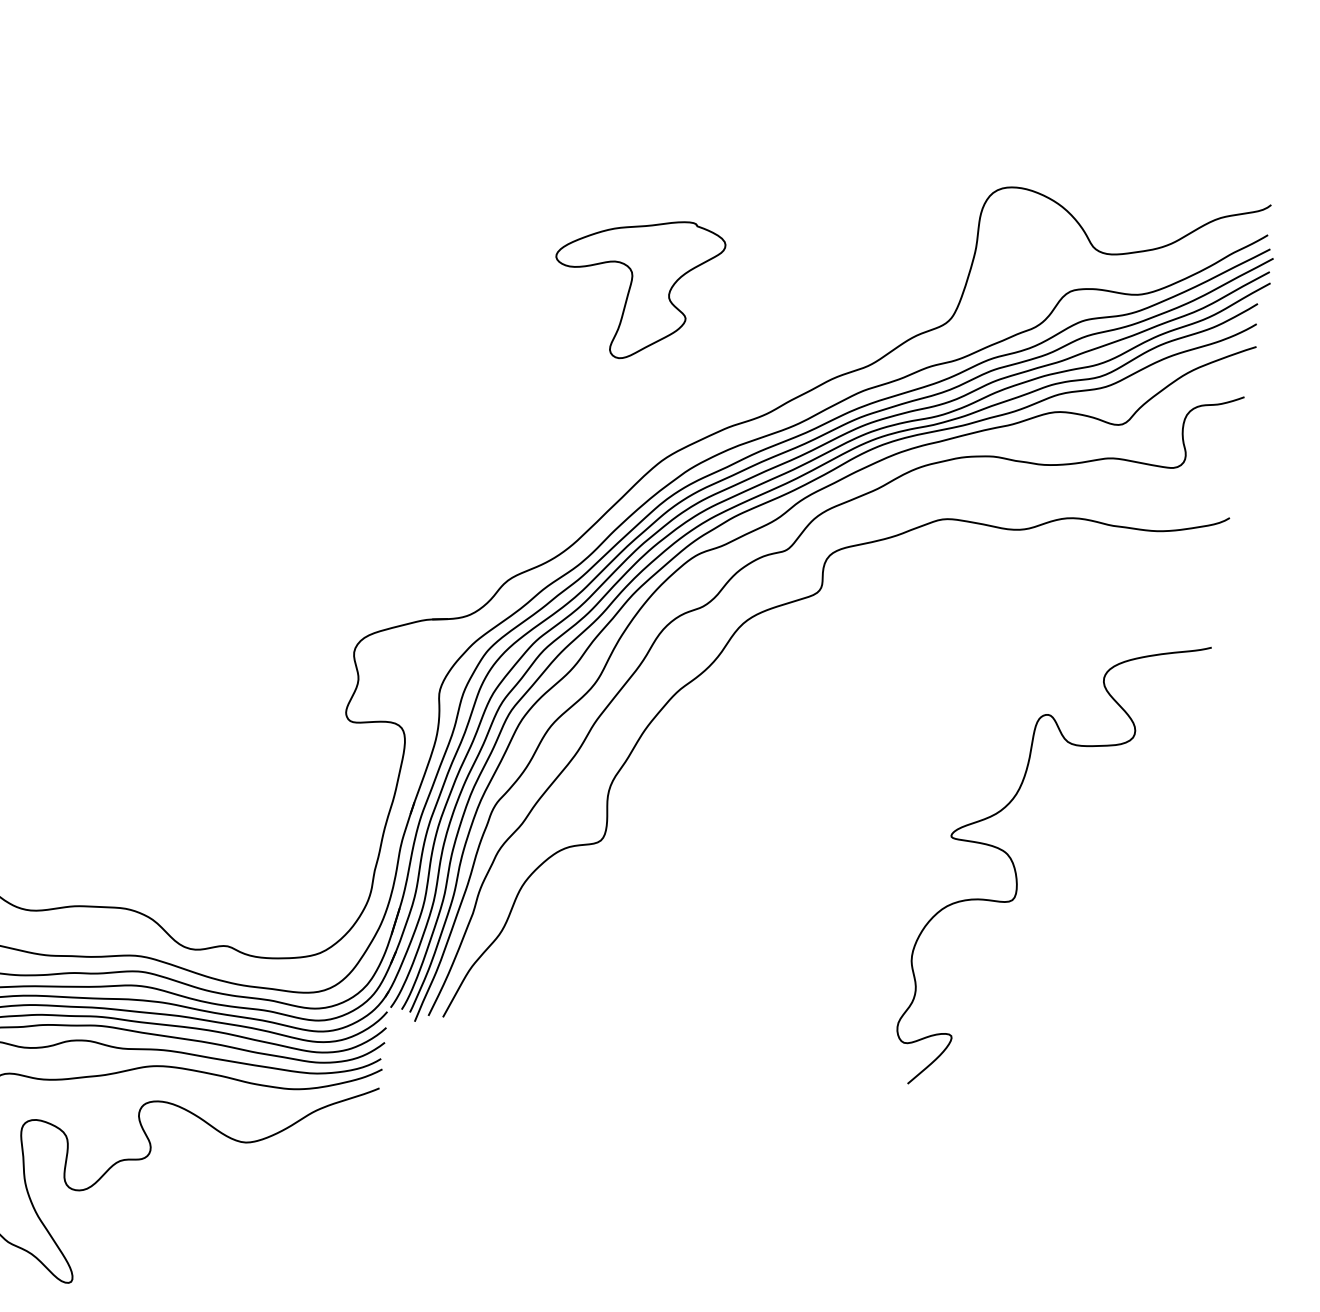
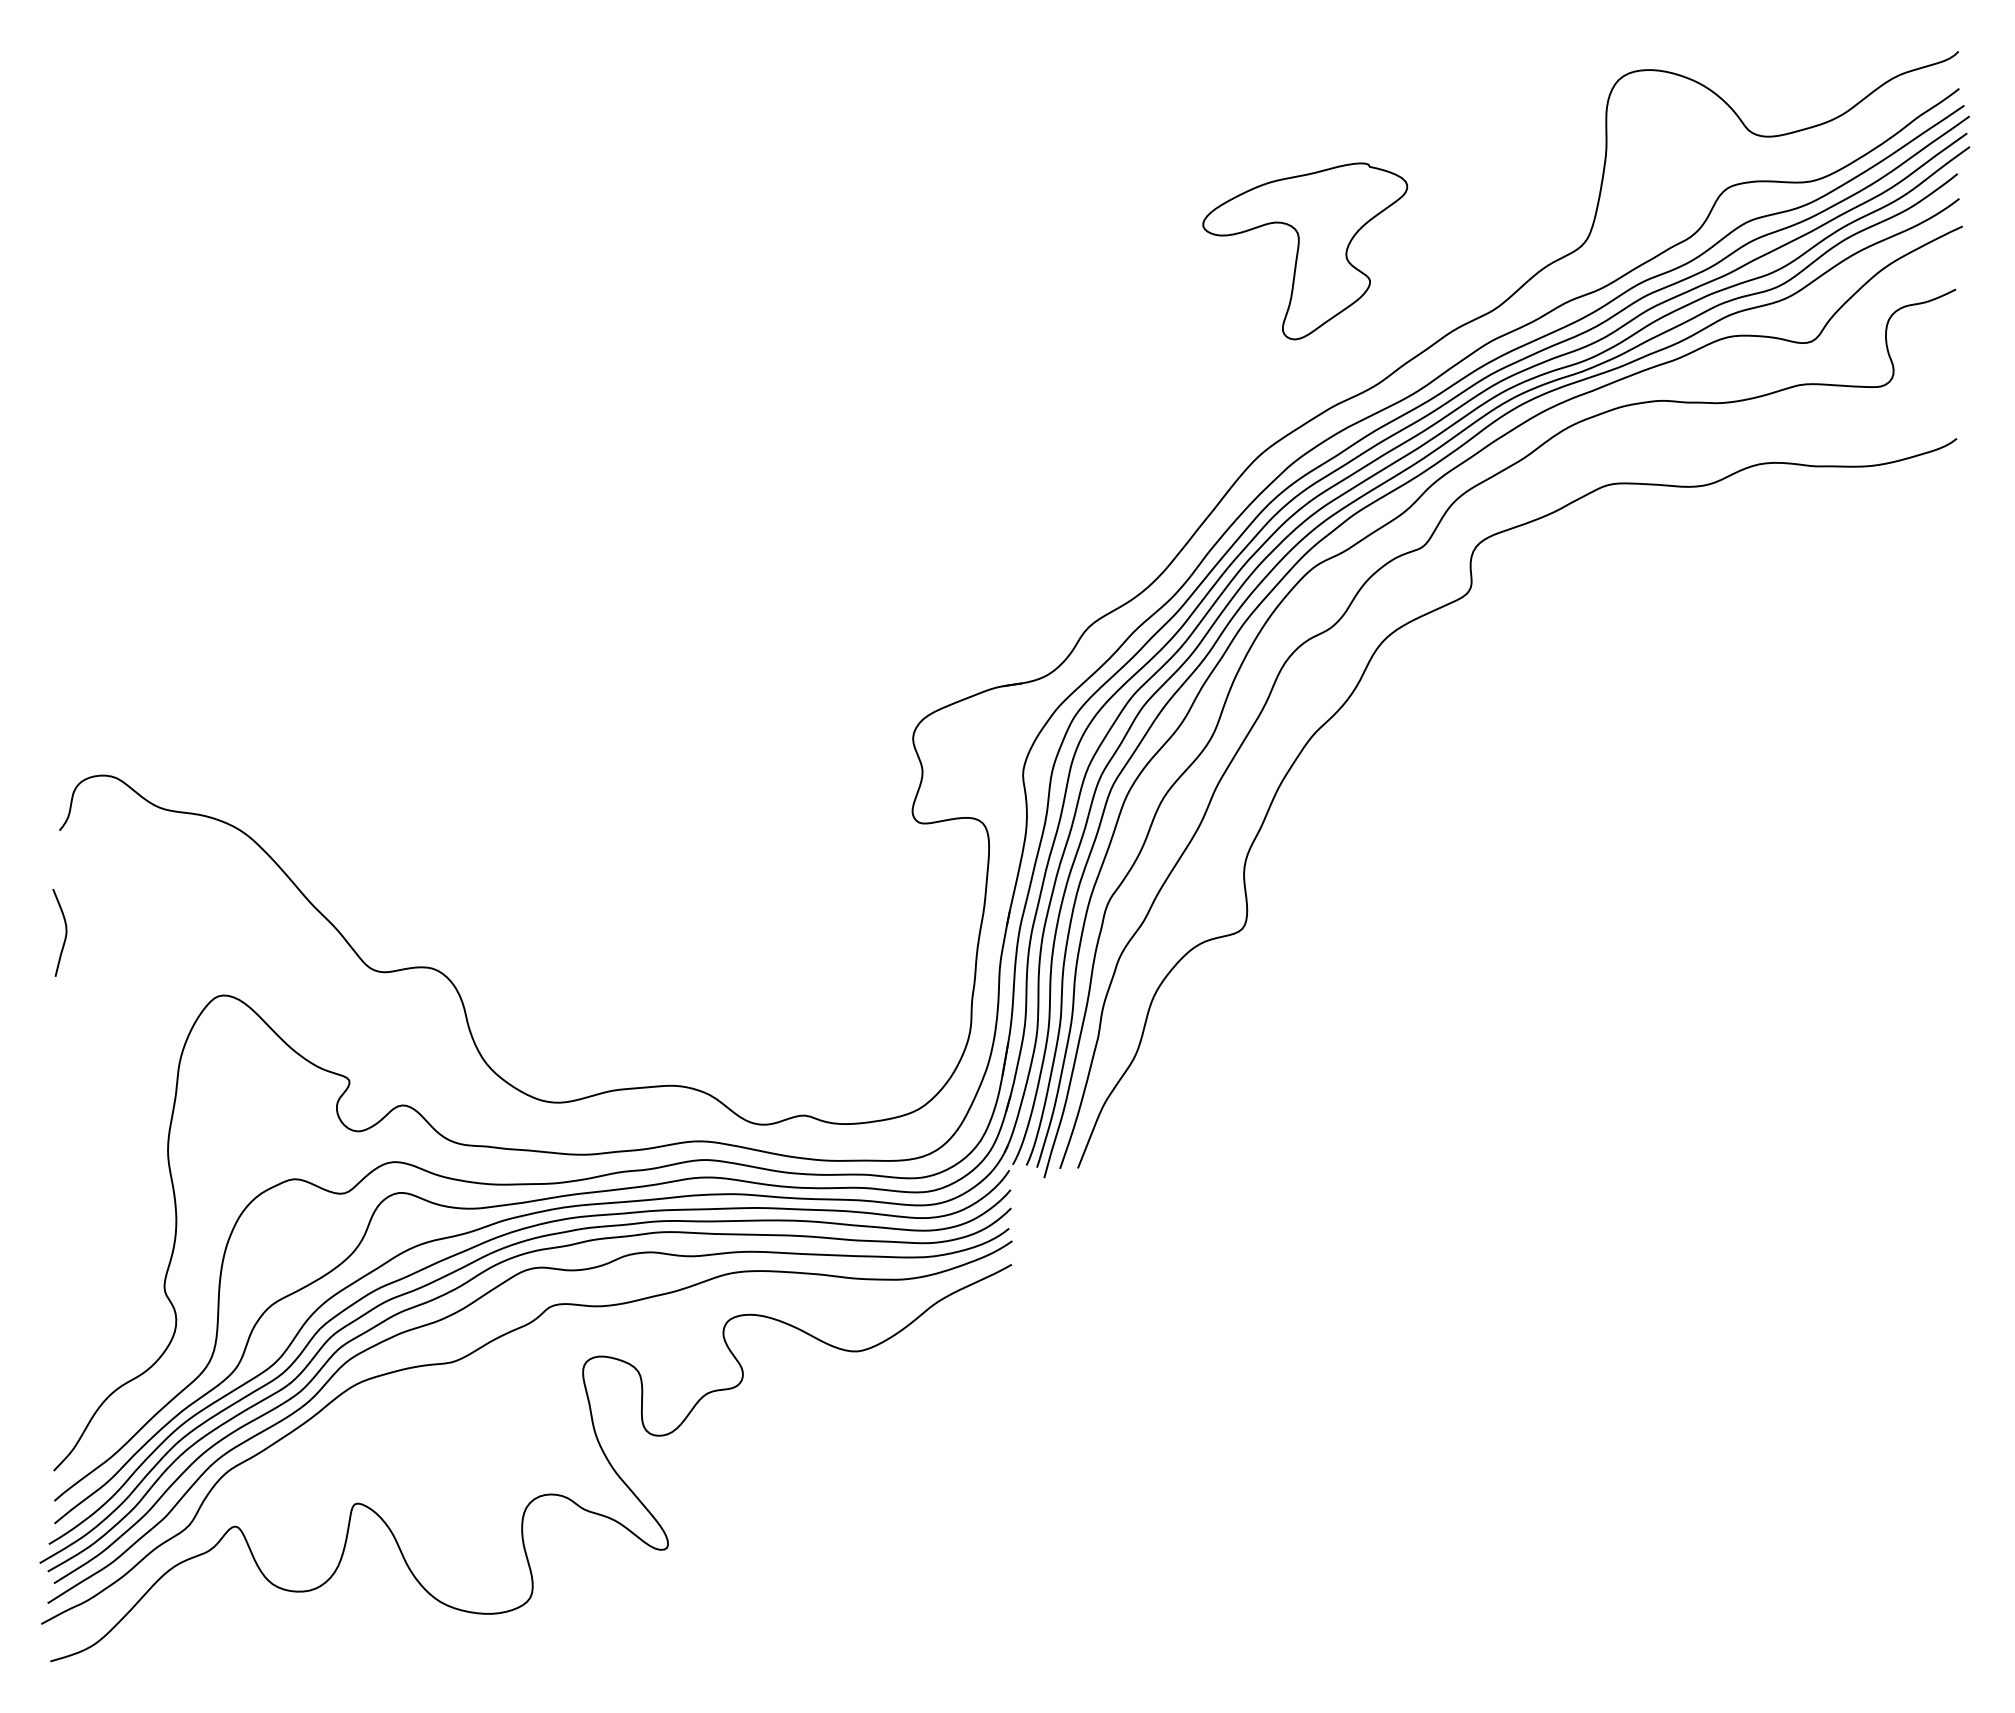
part: (636, 288) -> (1305, 251), moved
curve: (1016, 873) -> (1753, 904), removed

